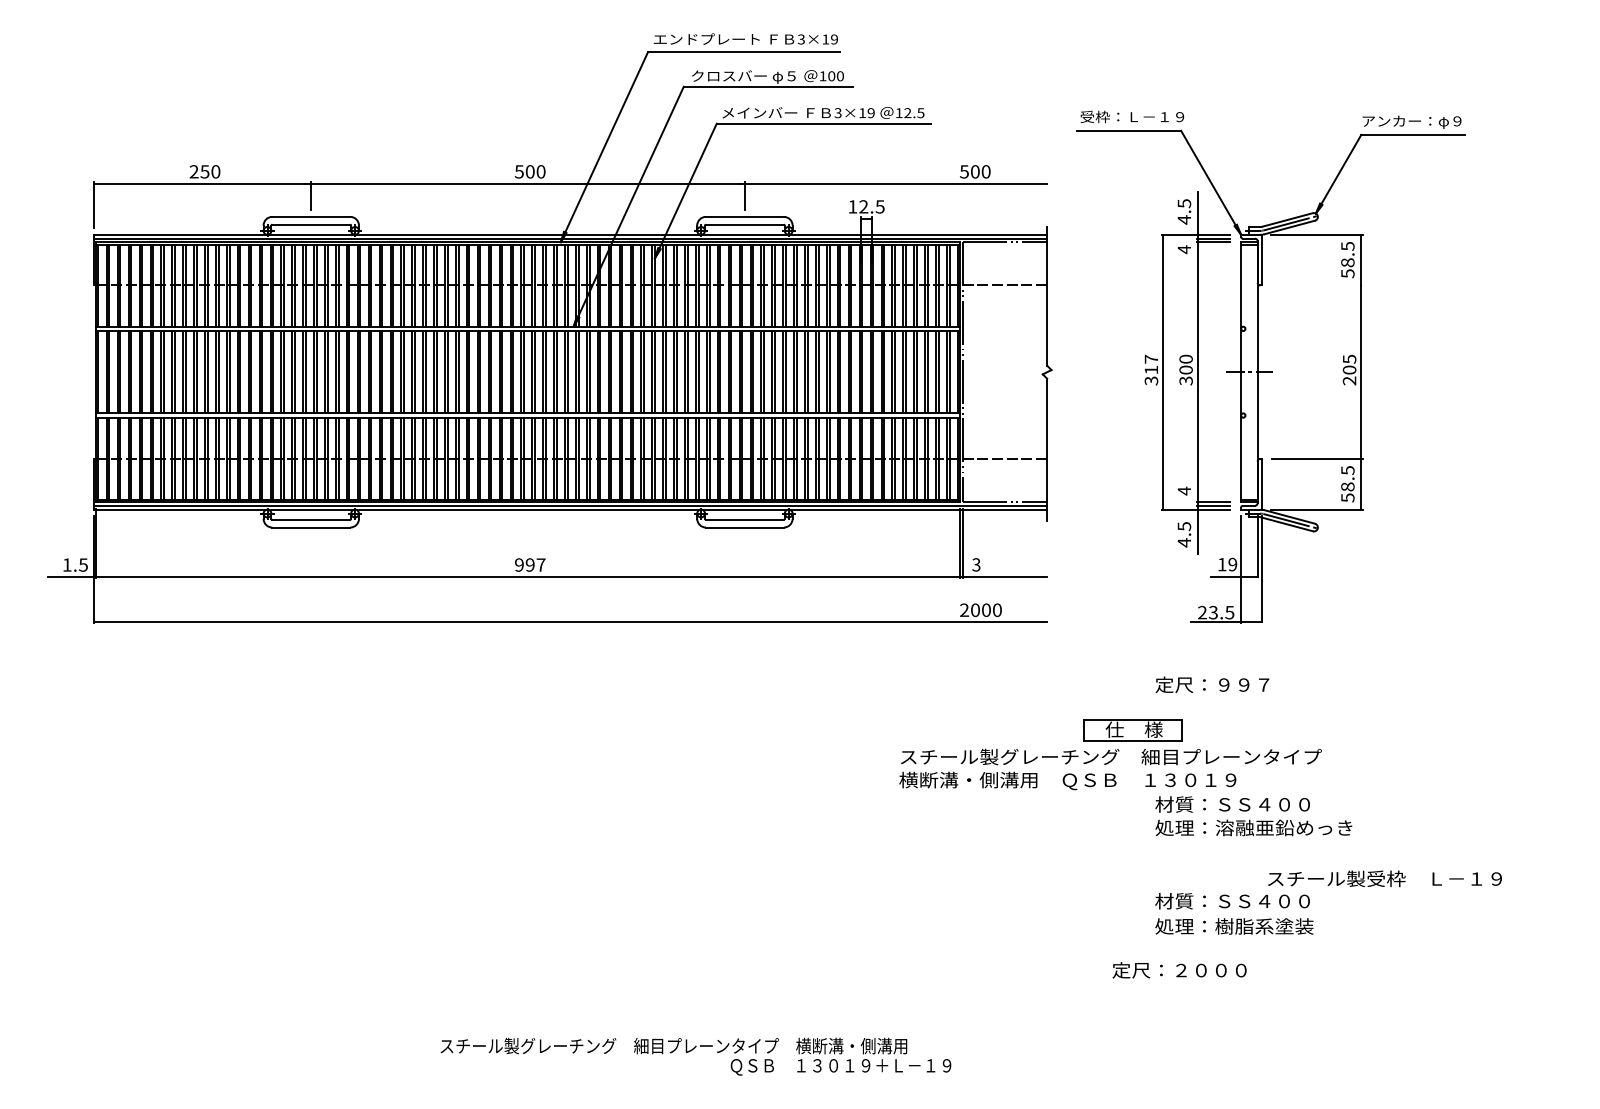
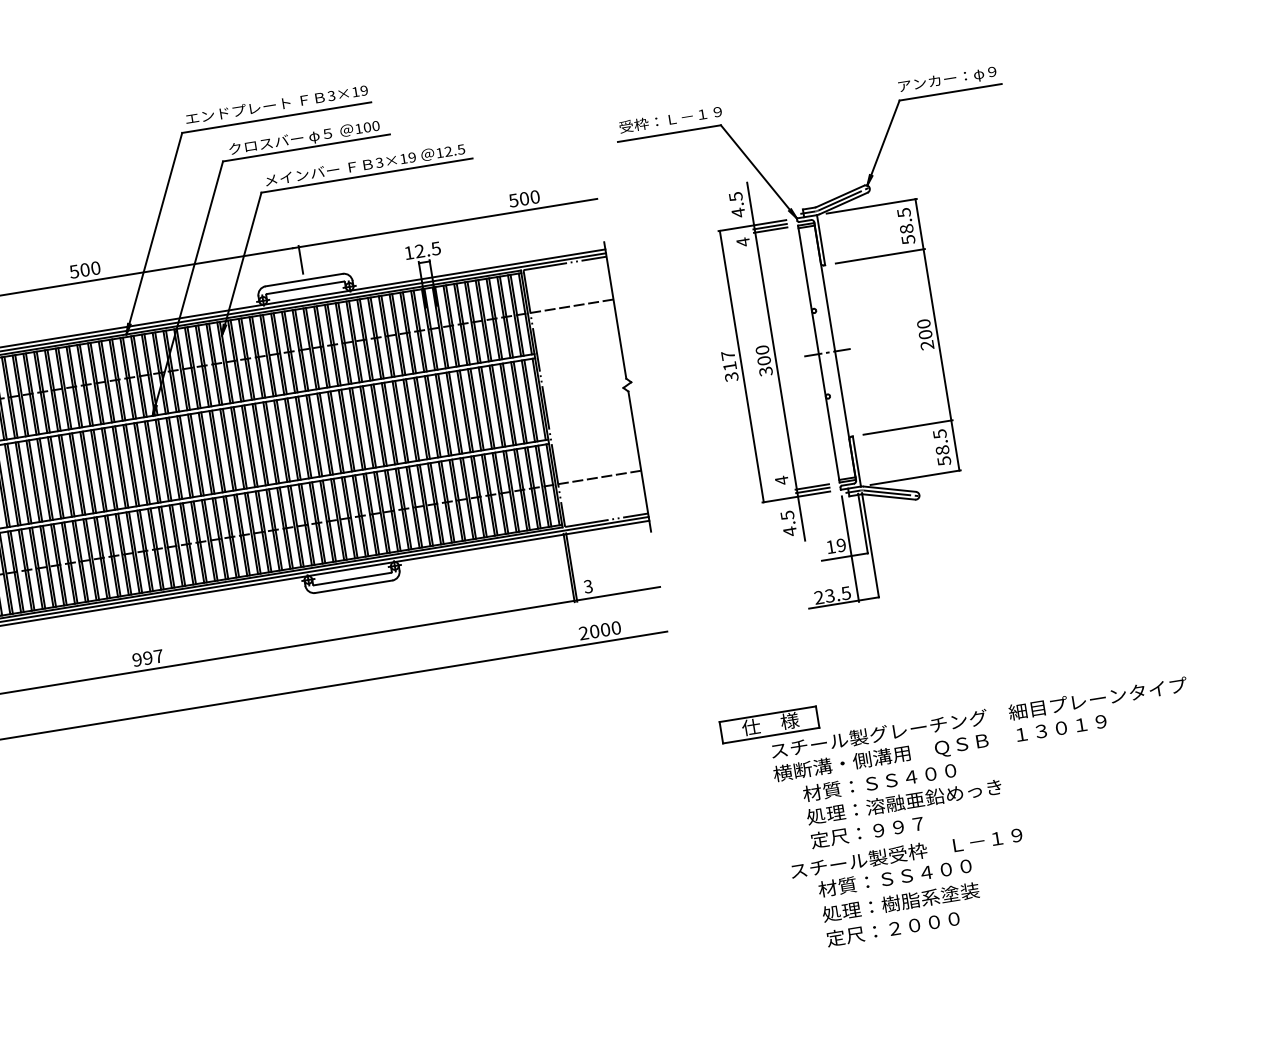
line: (1317, 285) -> (880, 256), added
text: (1349, 358) -> (923, 323), 205 -> 200
text: (1212, 684) -> (867, 831), moved
text: (1110, 769) -> (980, 730), moved
text: (1384, 878) -> (906, 852), moved
text: (1179, 970) -> (893, 928), moved

